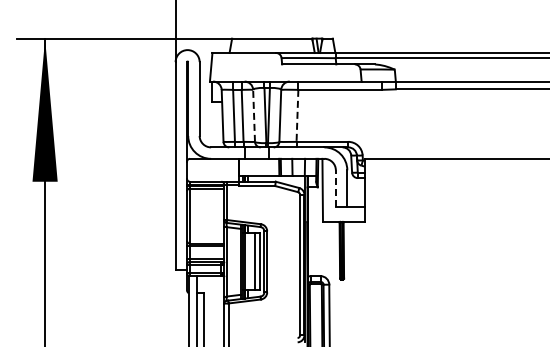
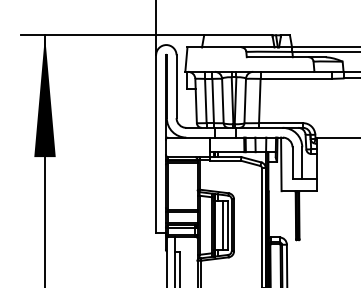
line: (254, 115) -> (223, 100), dashed -> solid
line: (297, 116) -> (259, 101), dashed -> solid
line: (335, 188) -> (292, 162), dashed -> solid

